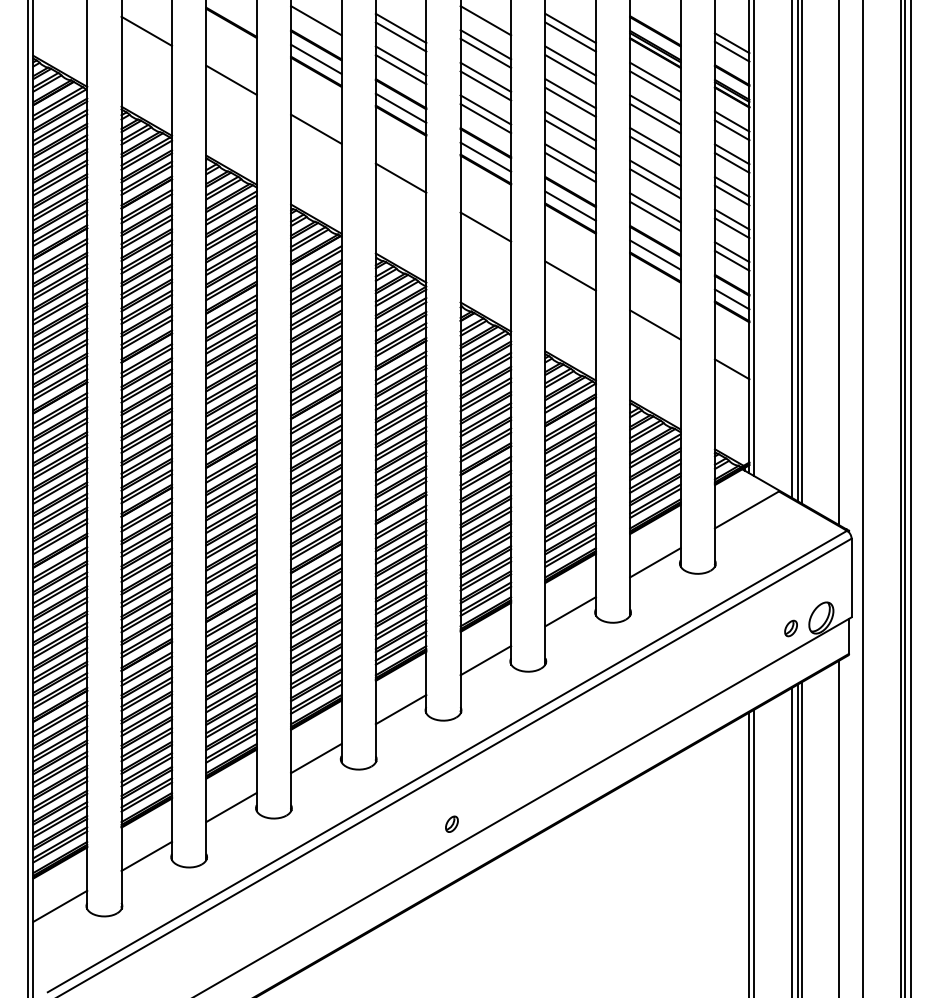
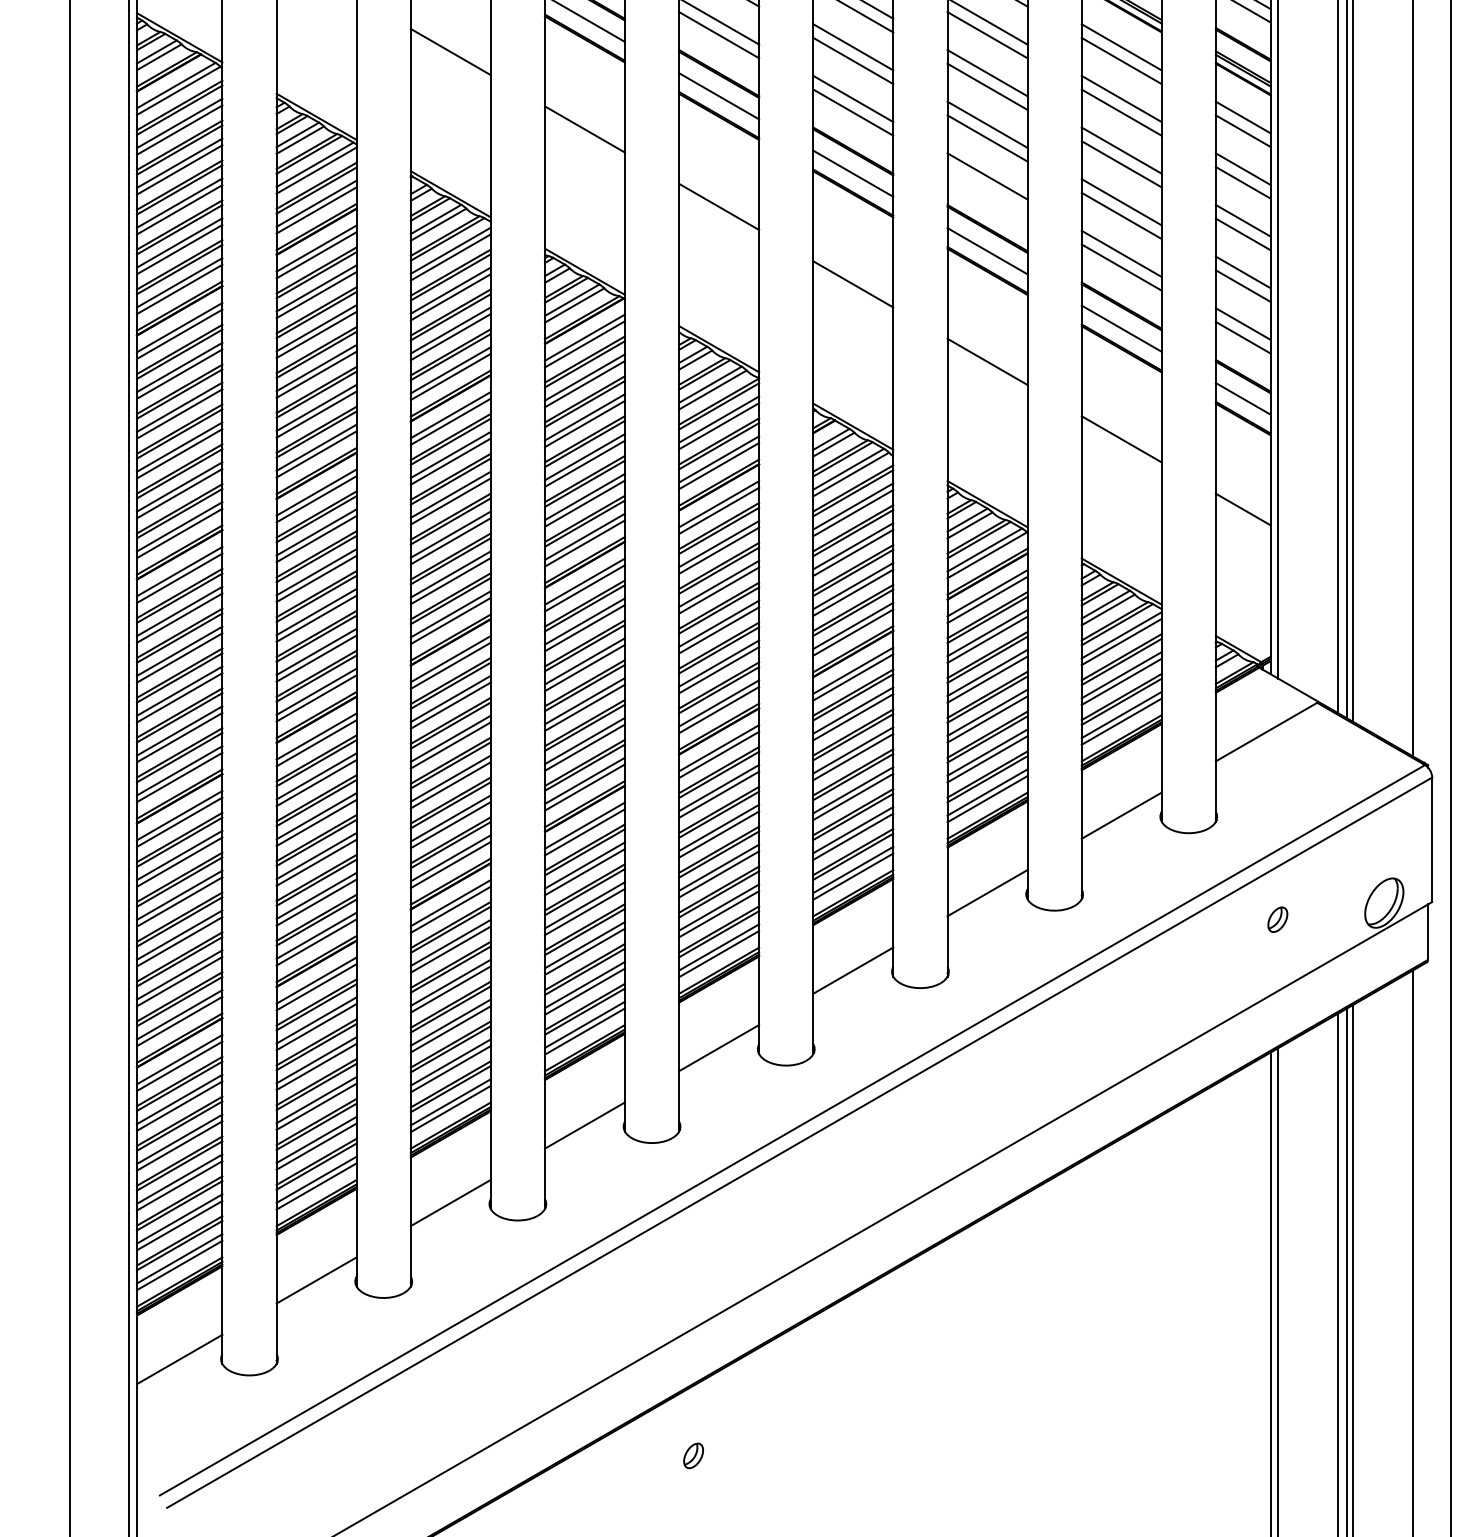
line: (570, 167) -> (987, 190), removed
part: (790, 628) -> (1276, 919), moved
part: (451, 823) -> (692, 1454), moved

